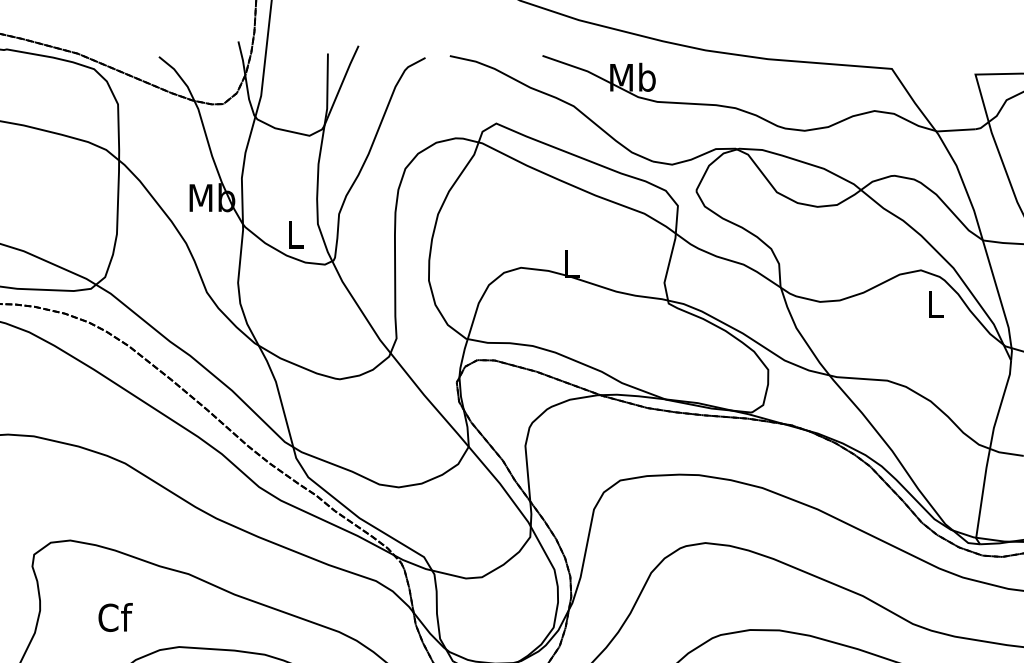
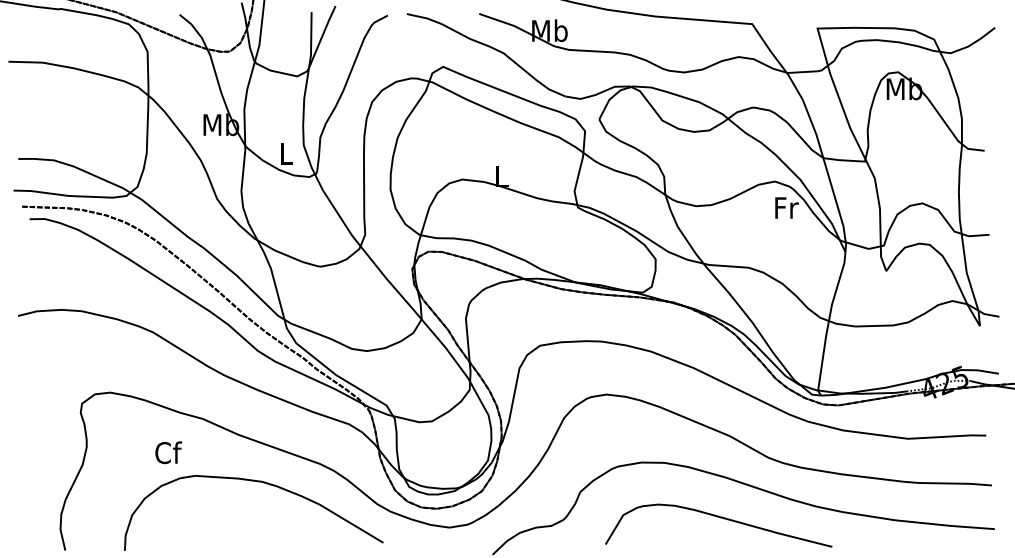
text: (935, 303) -> (786, 207), L -> Fr
text: (115, 617) -> (168, 452), moved

